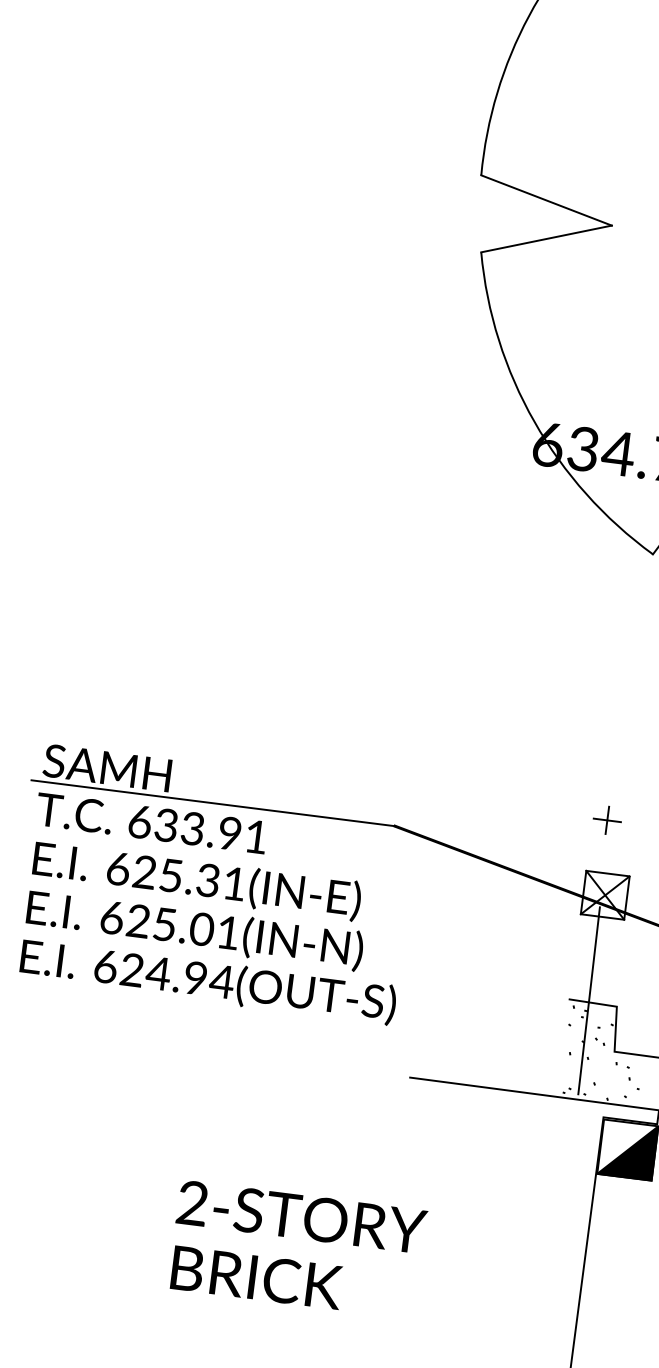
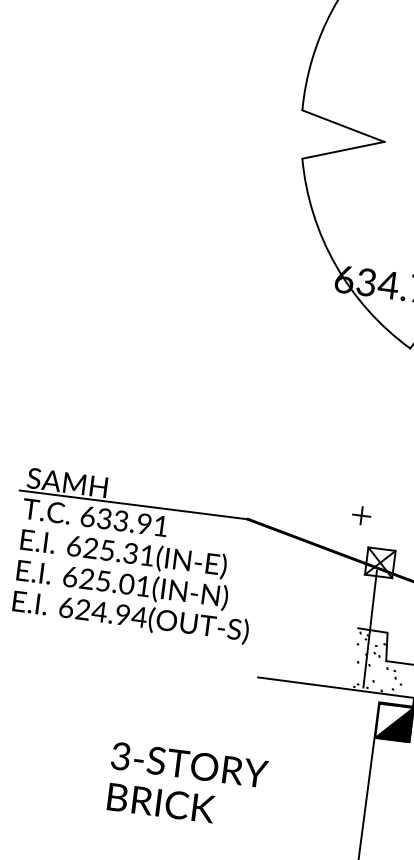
part: (607, 820) -> (361, 515), moved
text: (191, 1206) -> (120, 758), 2-STORY -> 3-STORY

